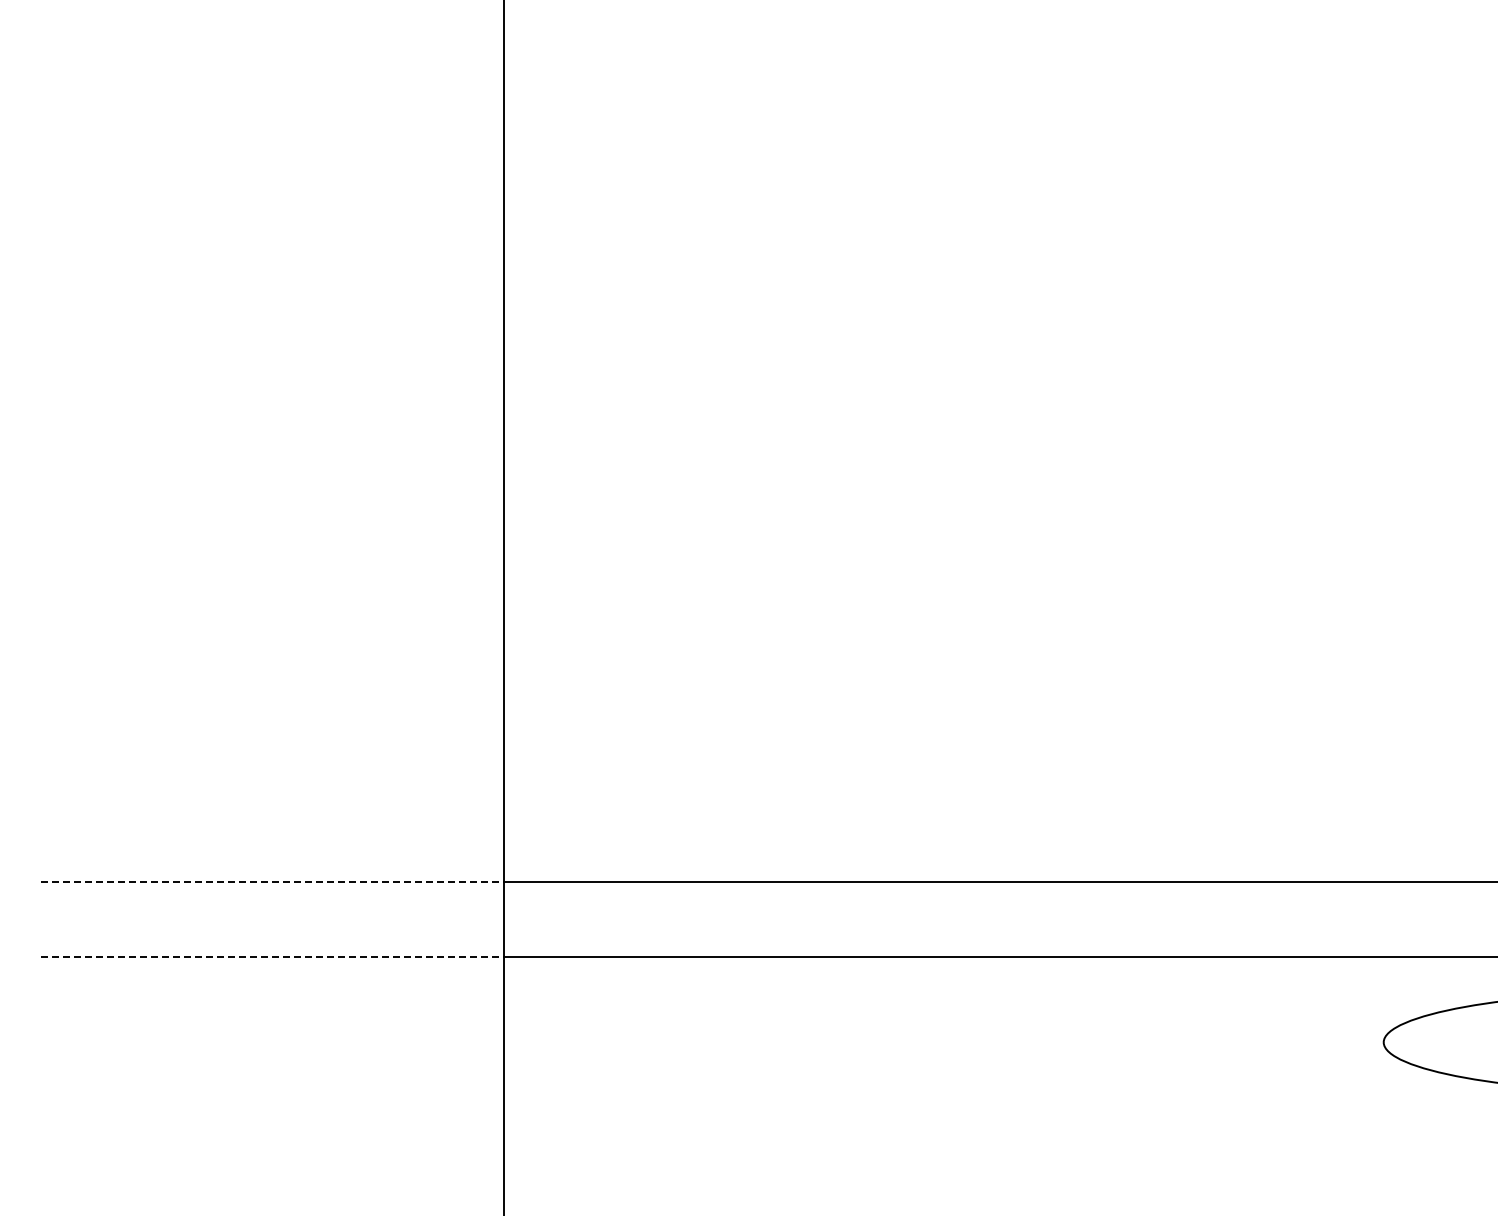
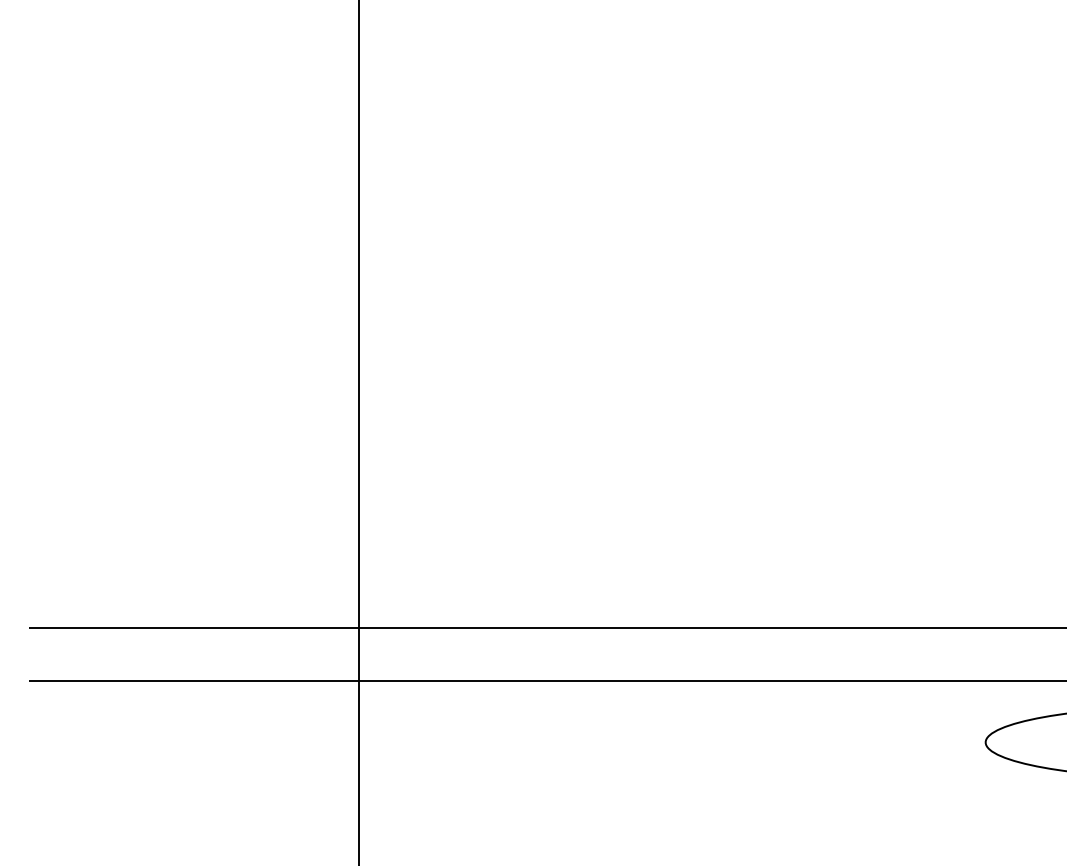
line: (273, 882) -> (194, 628), dashed -> solid
line: (273, 956) -> (194, 681), dashed -> solid

